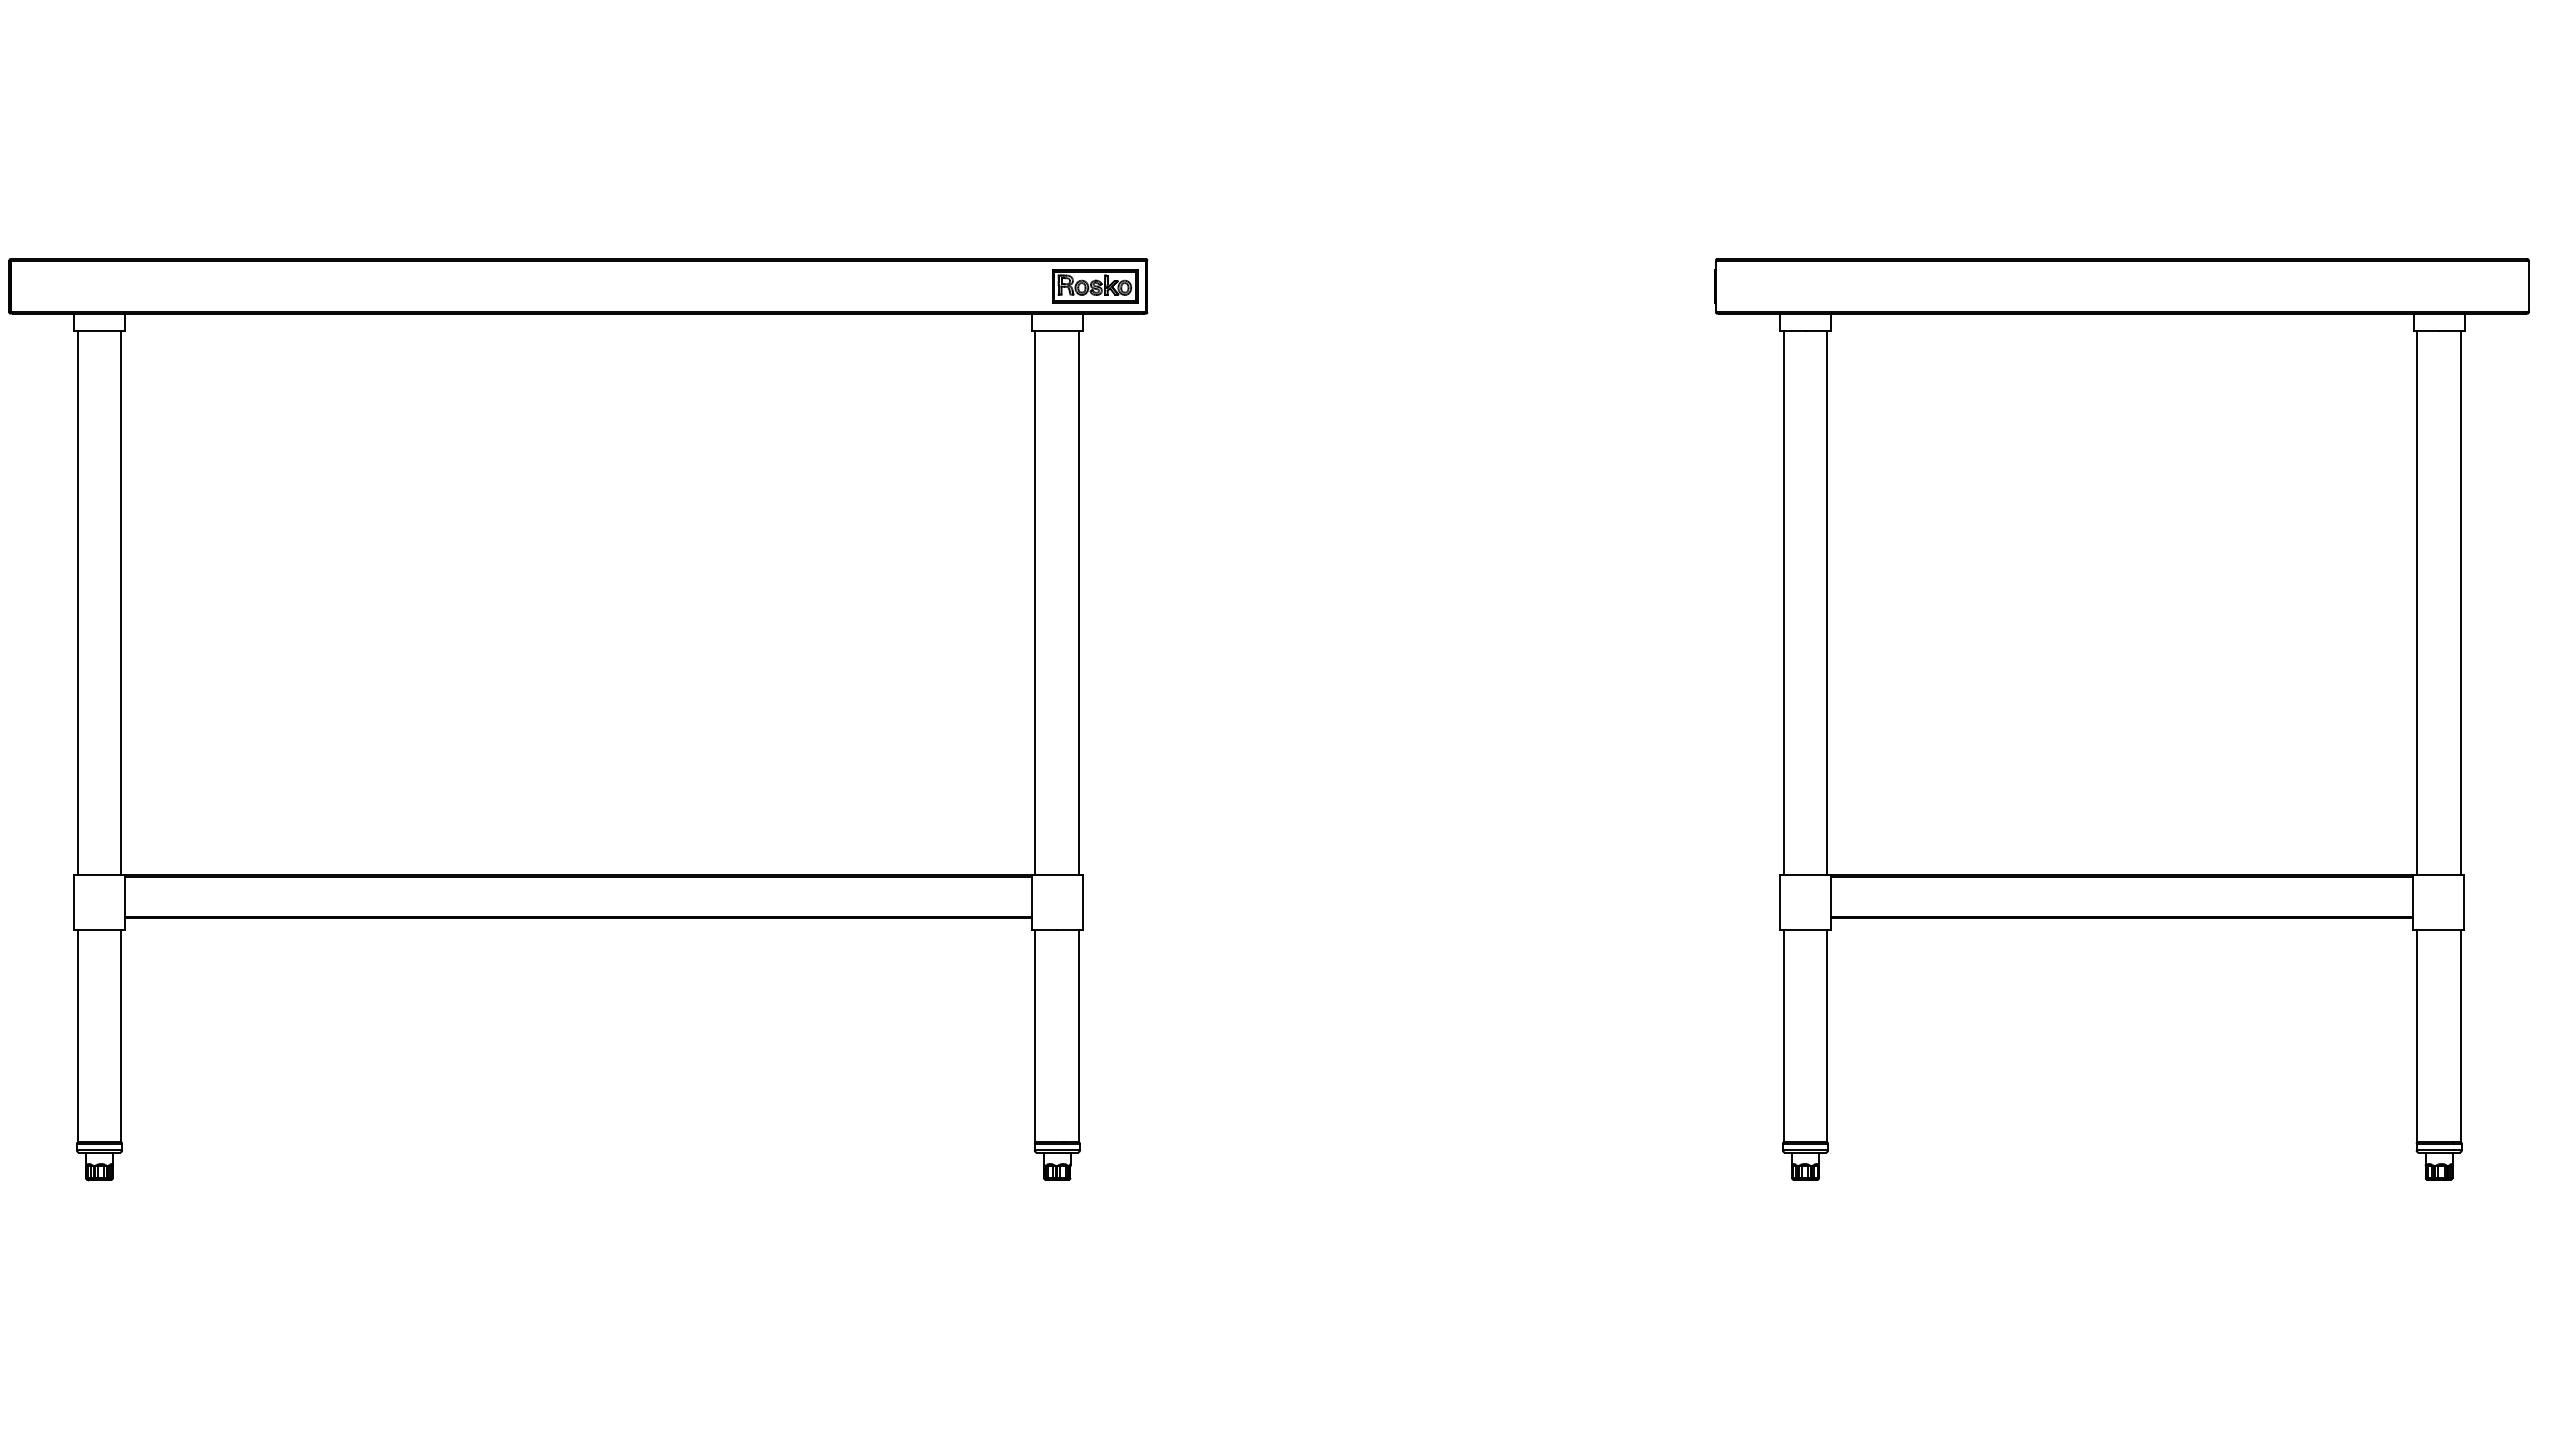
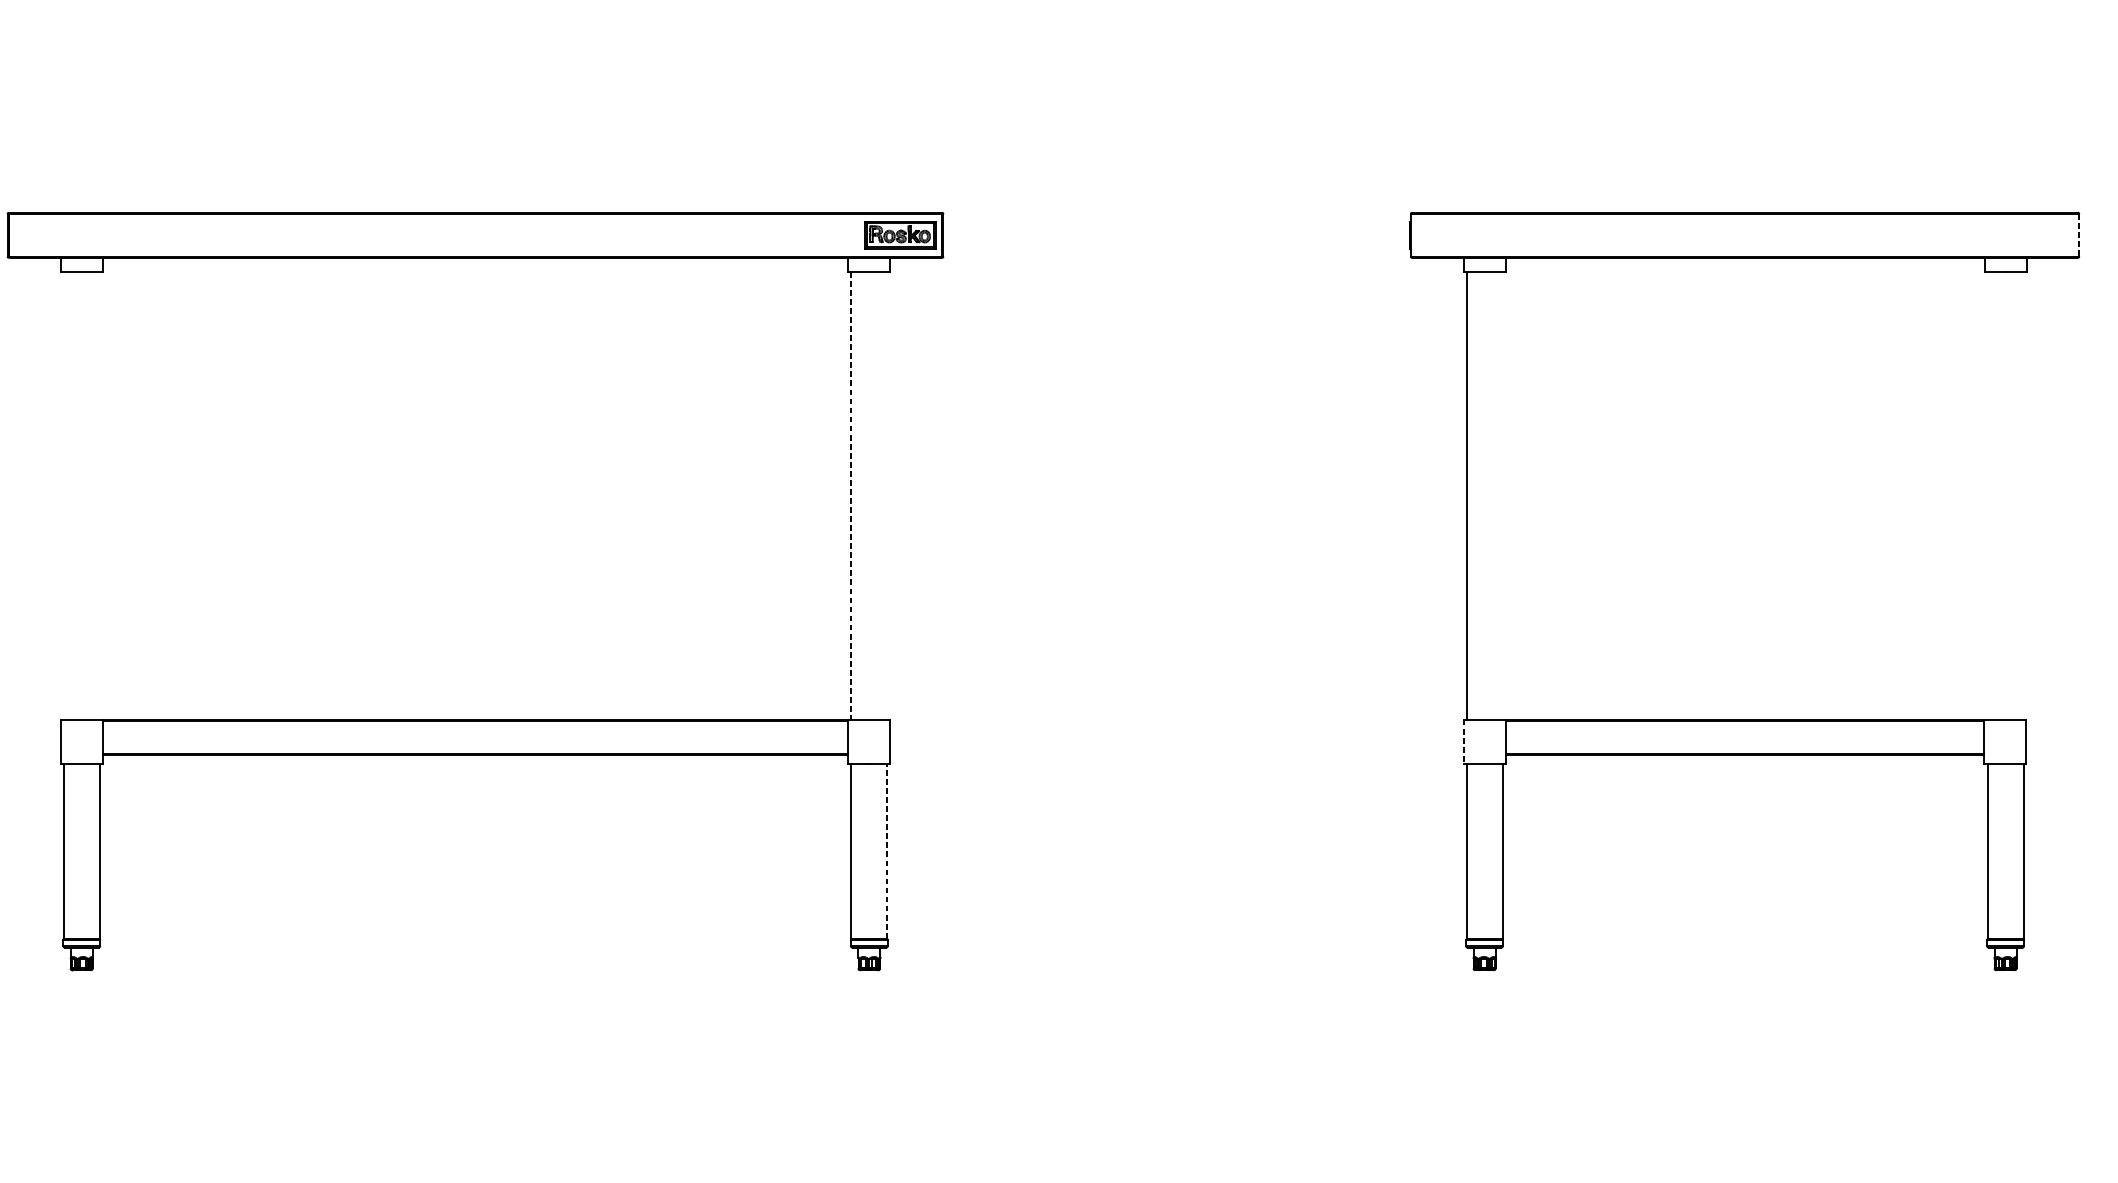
line: (2528, 286) -> (2079, 235), solid -> dashed
line: (77, 602) -> (63, 495), removed
line: (121, 602) -> (99, 495), removed
line: (1079, 602) -> (887, 495), removed
line: (1827, 602) -> (1502, 495), removed
line: (2417, 602) -> (1987, 495), removed
line: (2461, 602) -> (2023, 495), removed
line: (1035, 603) -> (851, 496), solid -> dashed
line: (1779, 903) -> (1463, 742), solid -> dashed
line: (1079, 1035) -> (887, 851), solid -> dashed

